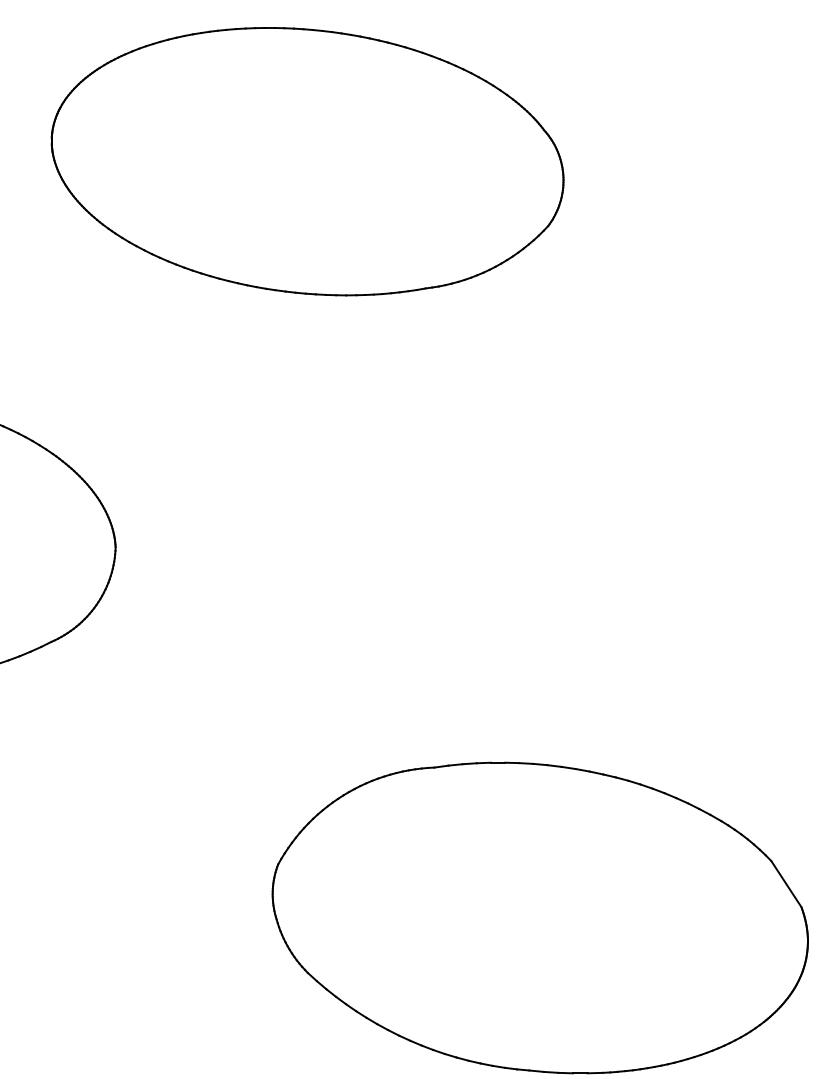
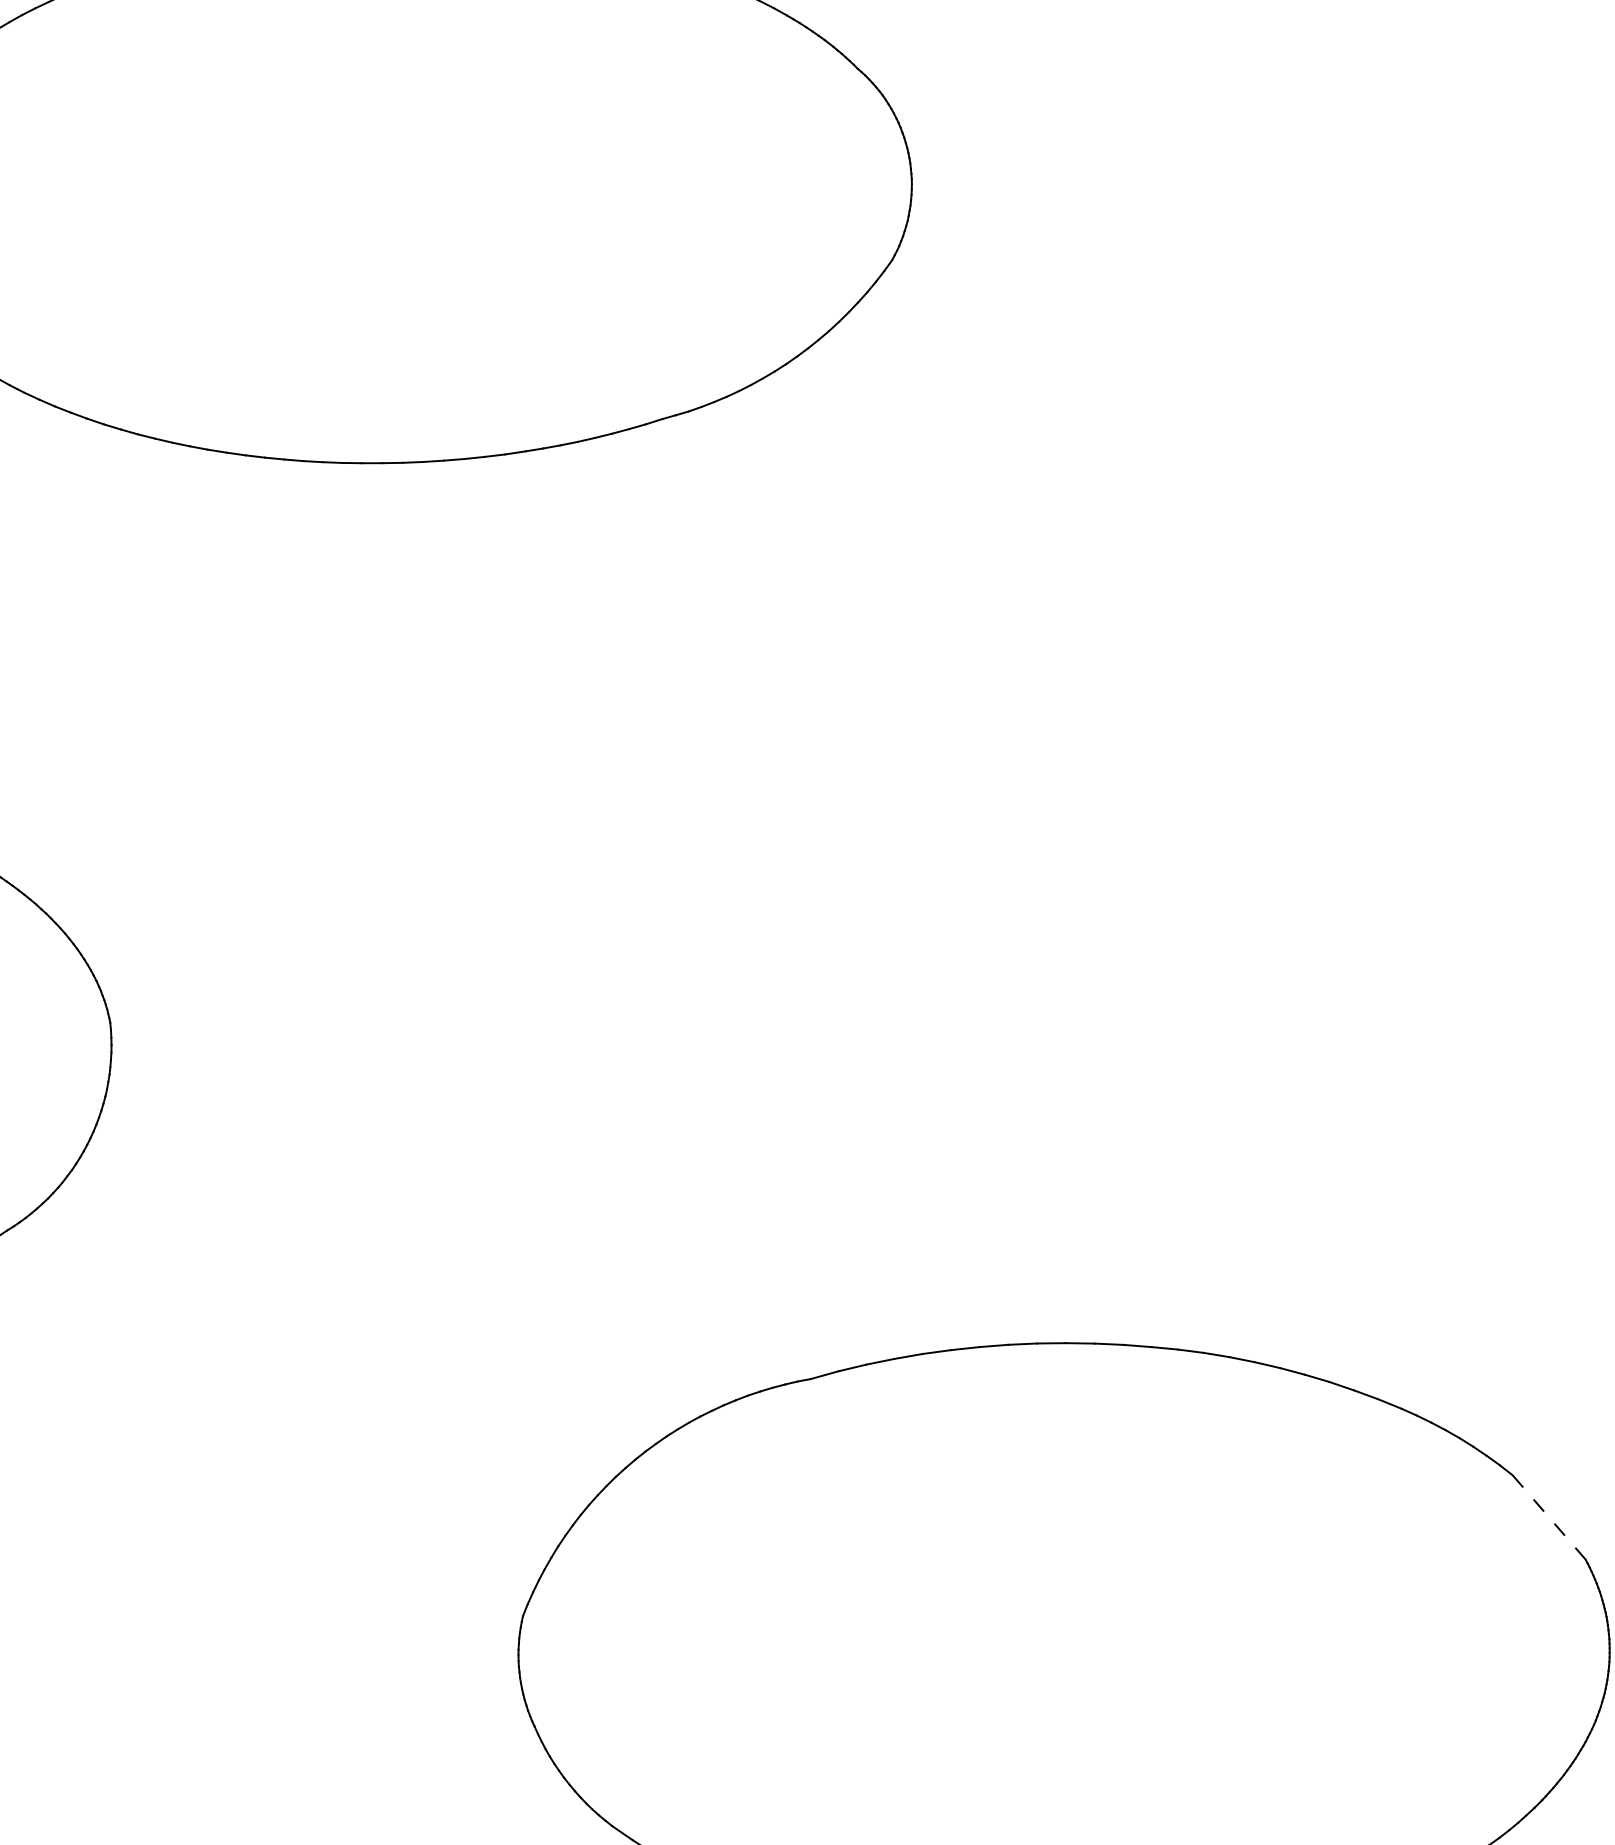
line: (786, 884) -> (1549, 1518), solid -> dashed

